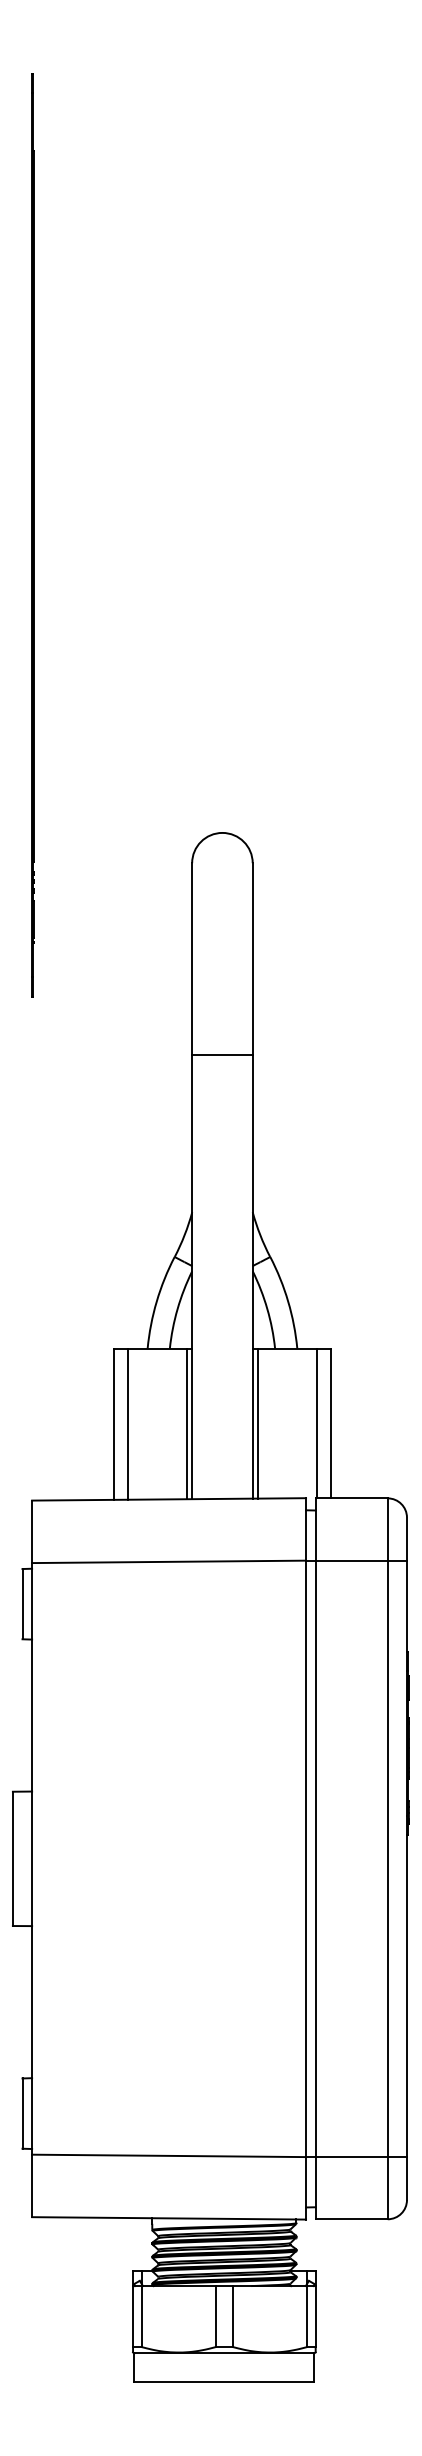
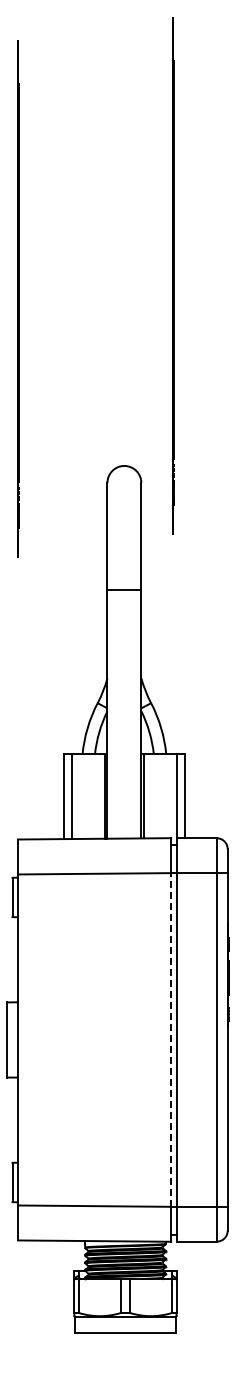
line: (310, 492) -> (173, 275), added
line: (306, 1858) -> (171, 1039), solid -> dashed

